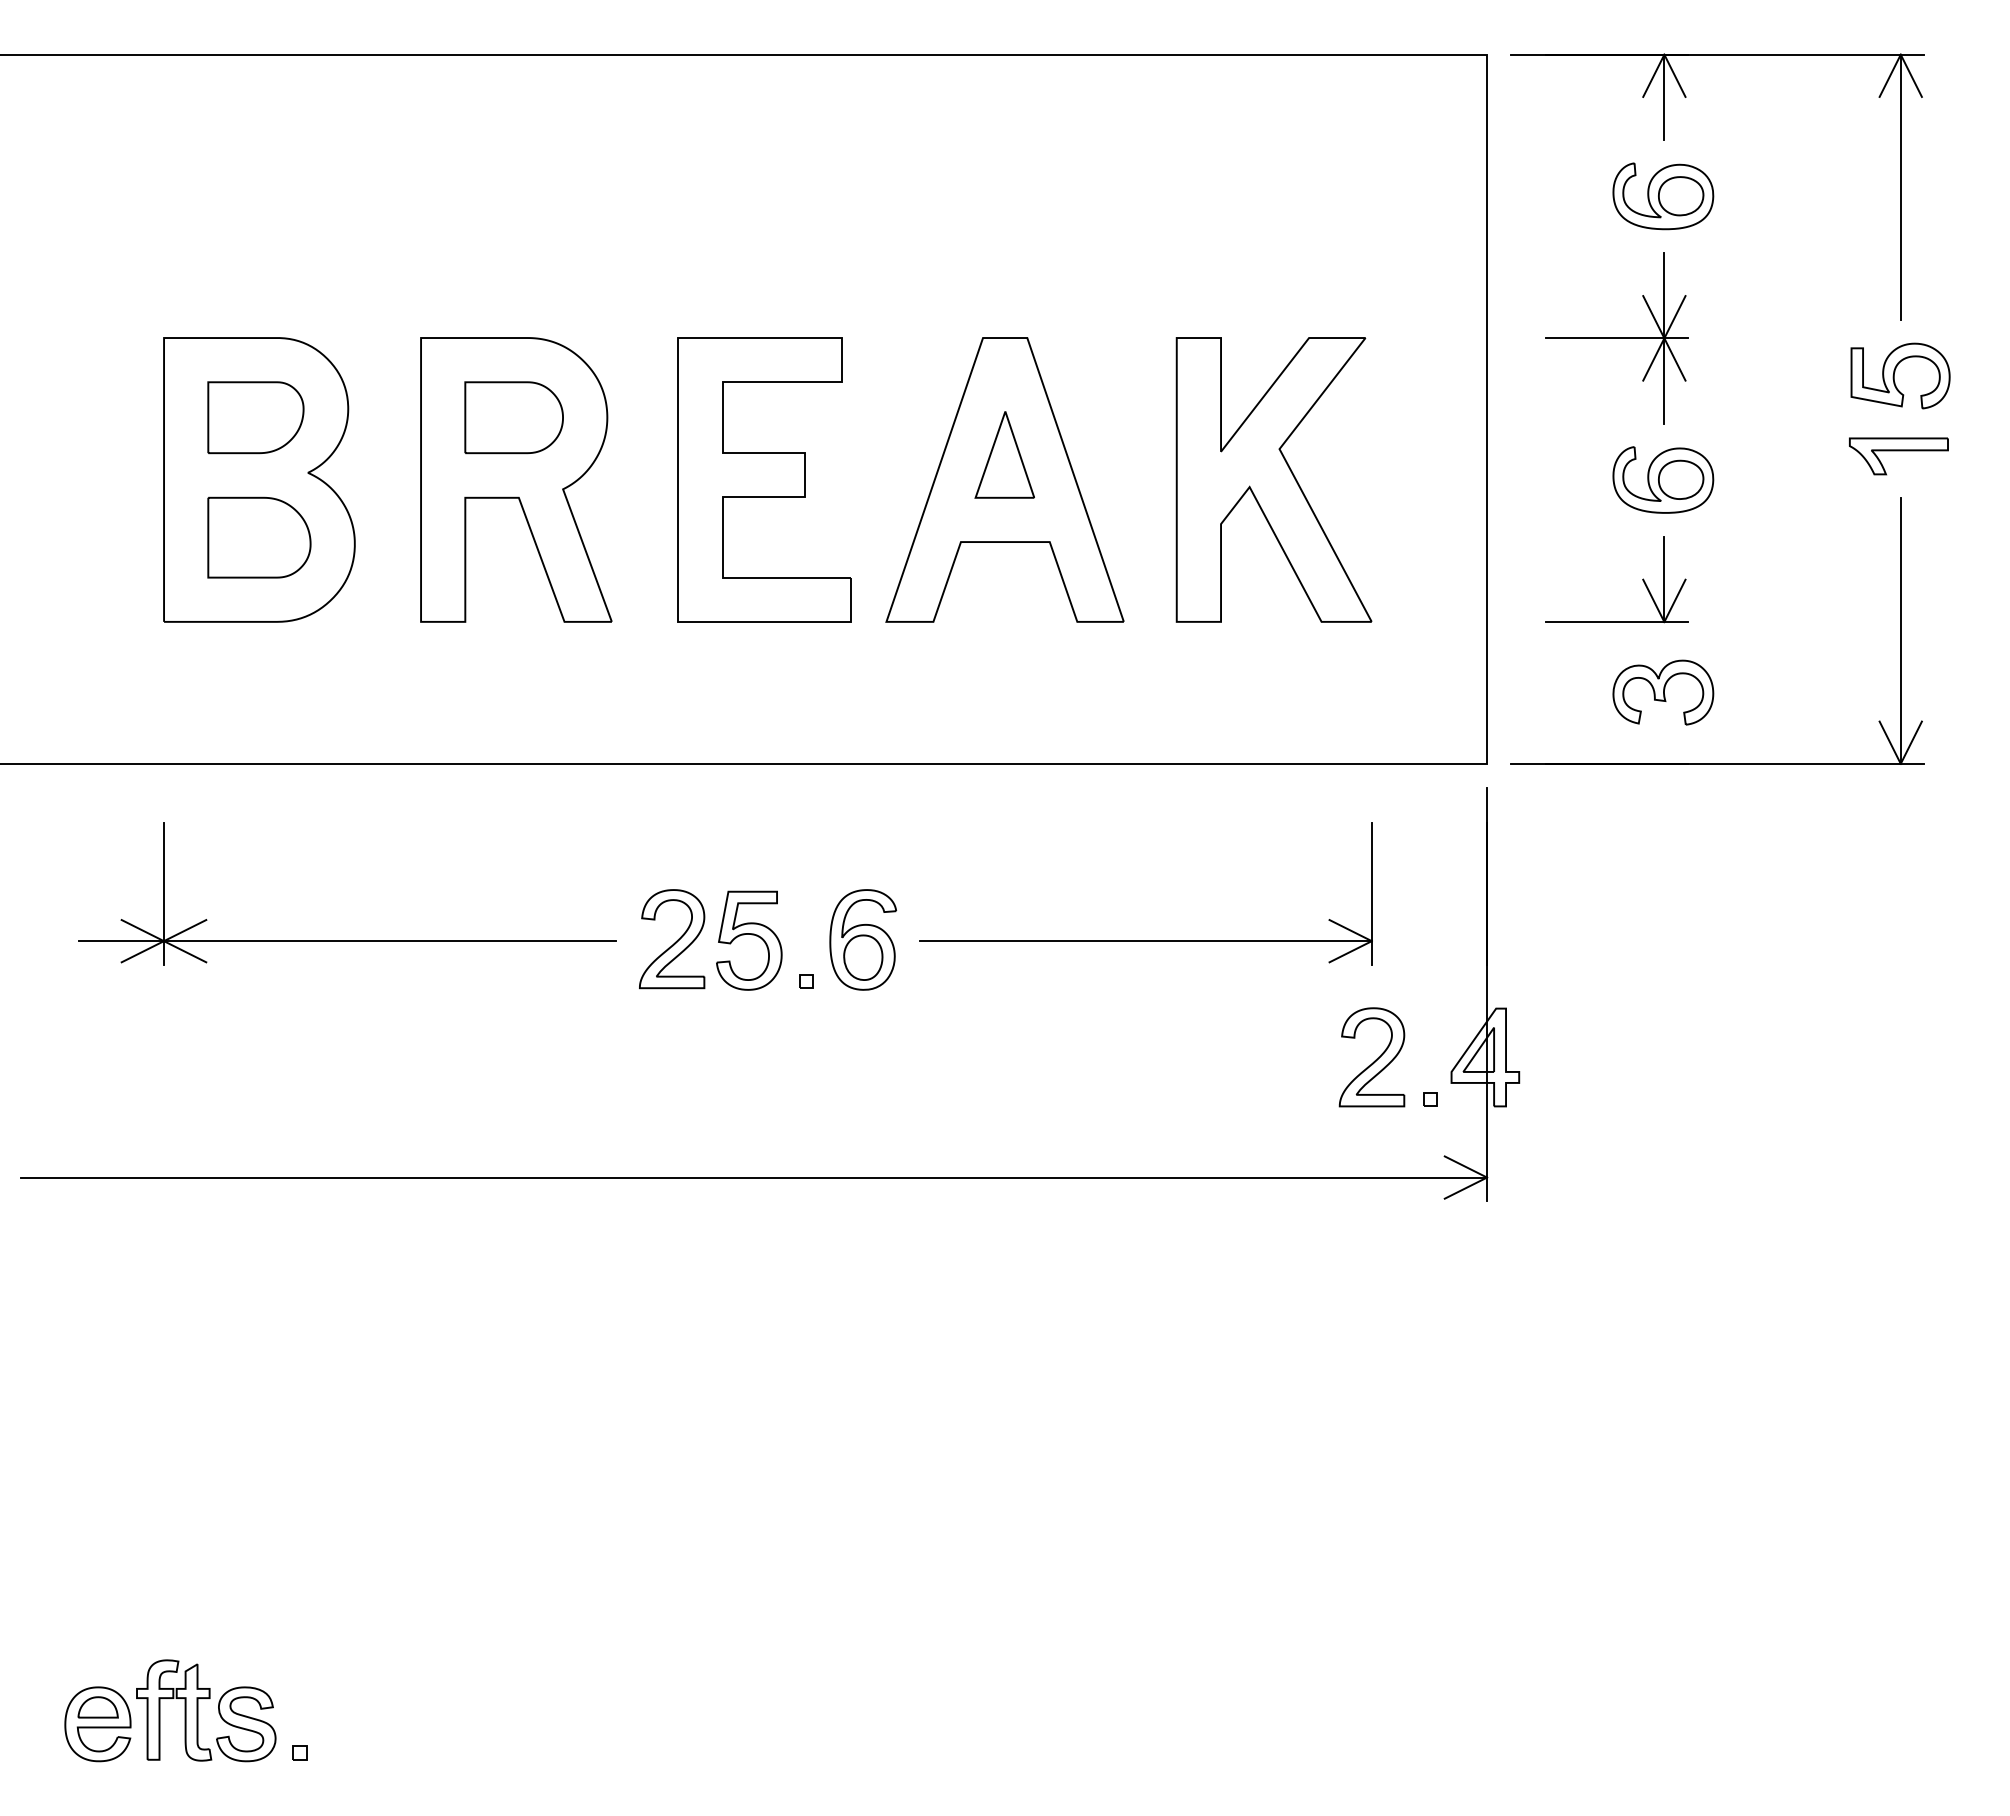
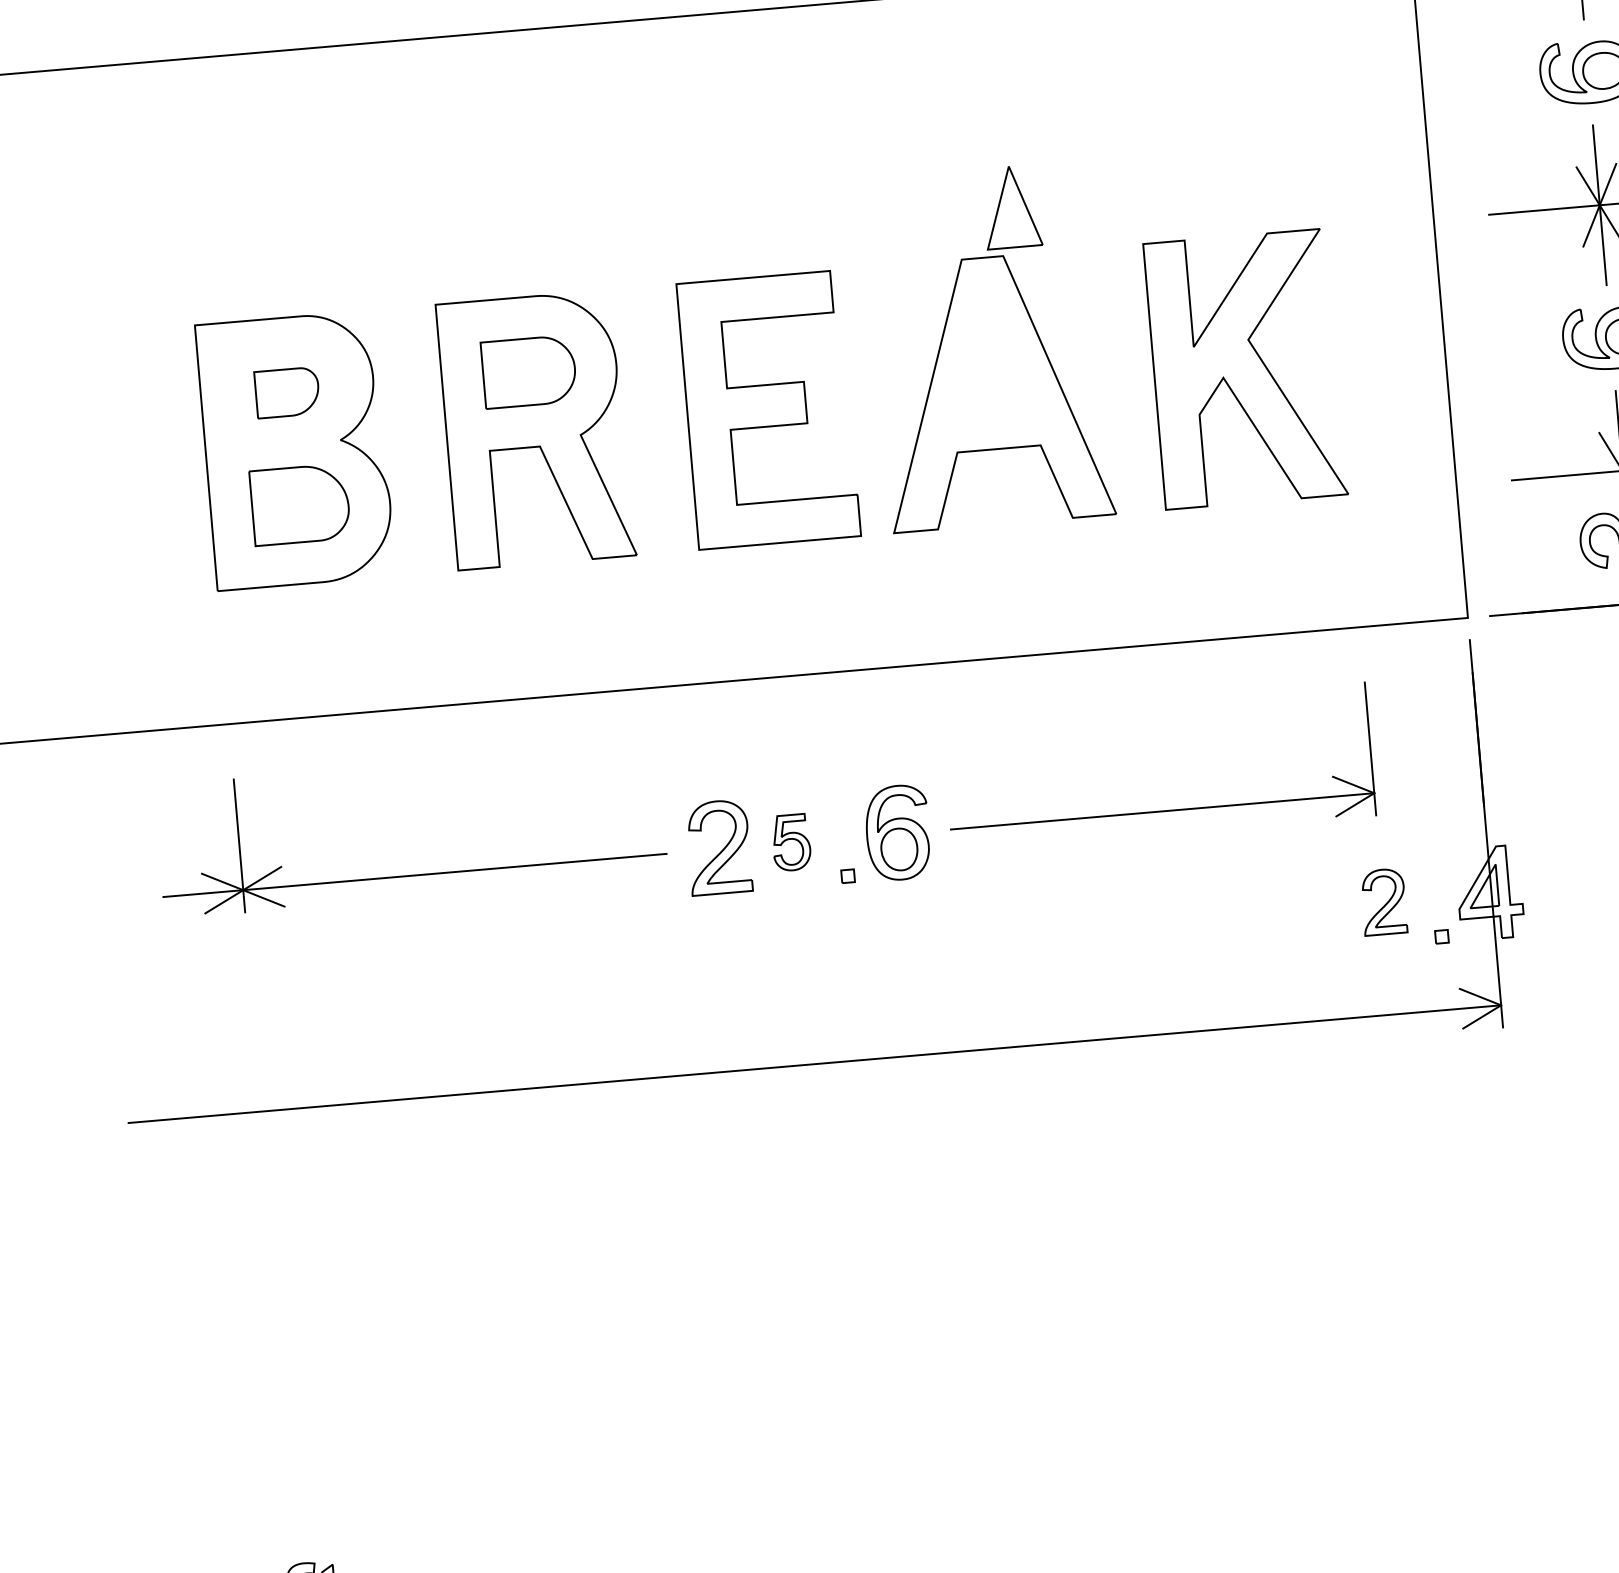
part: (255, 417) -> (286, 392), size x0.7
part: (1004, 454) -> (1011, 206), moved
part: (749, 940) -> (791, 842), size x0.6
part: (1371, 1057) -> (1383, 902), size x0.7

